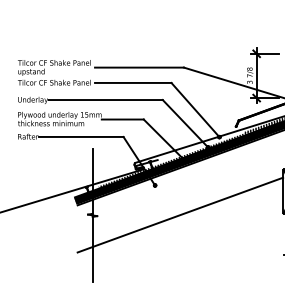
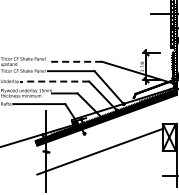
line: (138, 67) -> (74, 61), solid -> dashed
line: (105, 99) -> (54, 81), solid -> dashed

